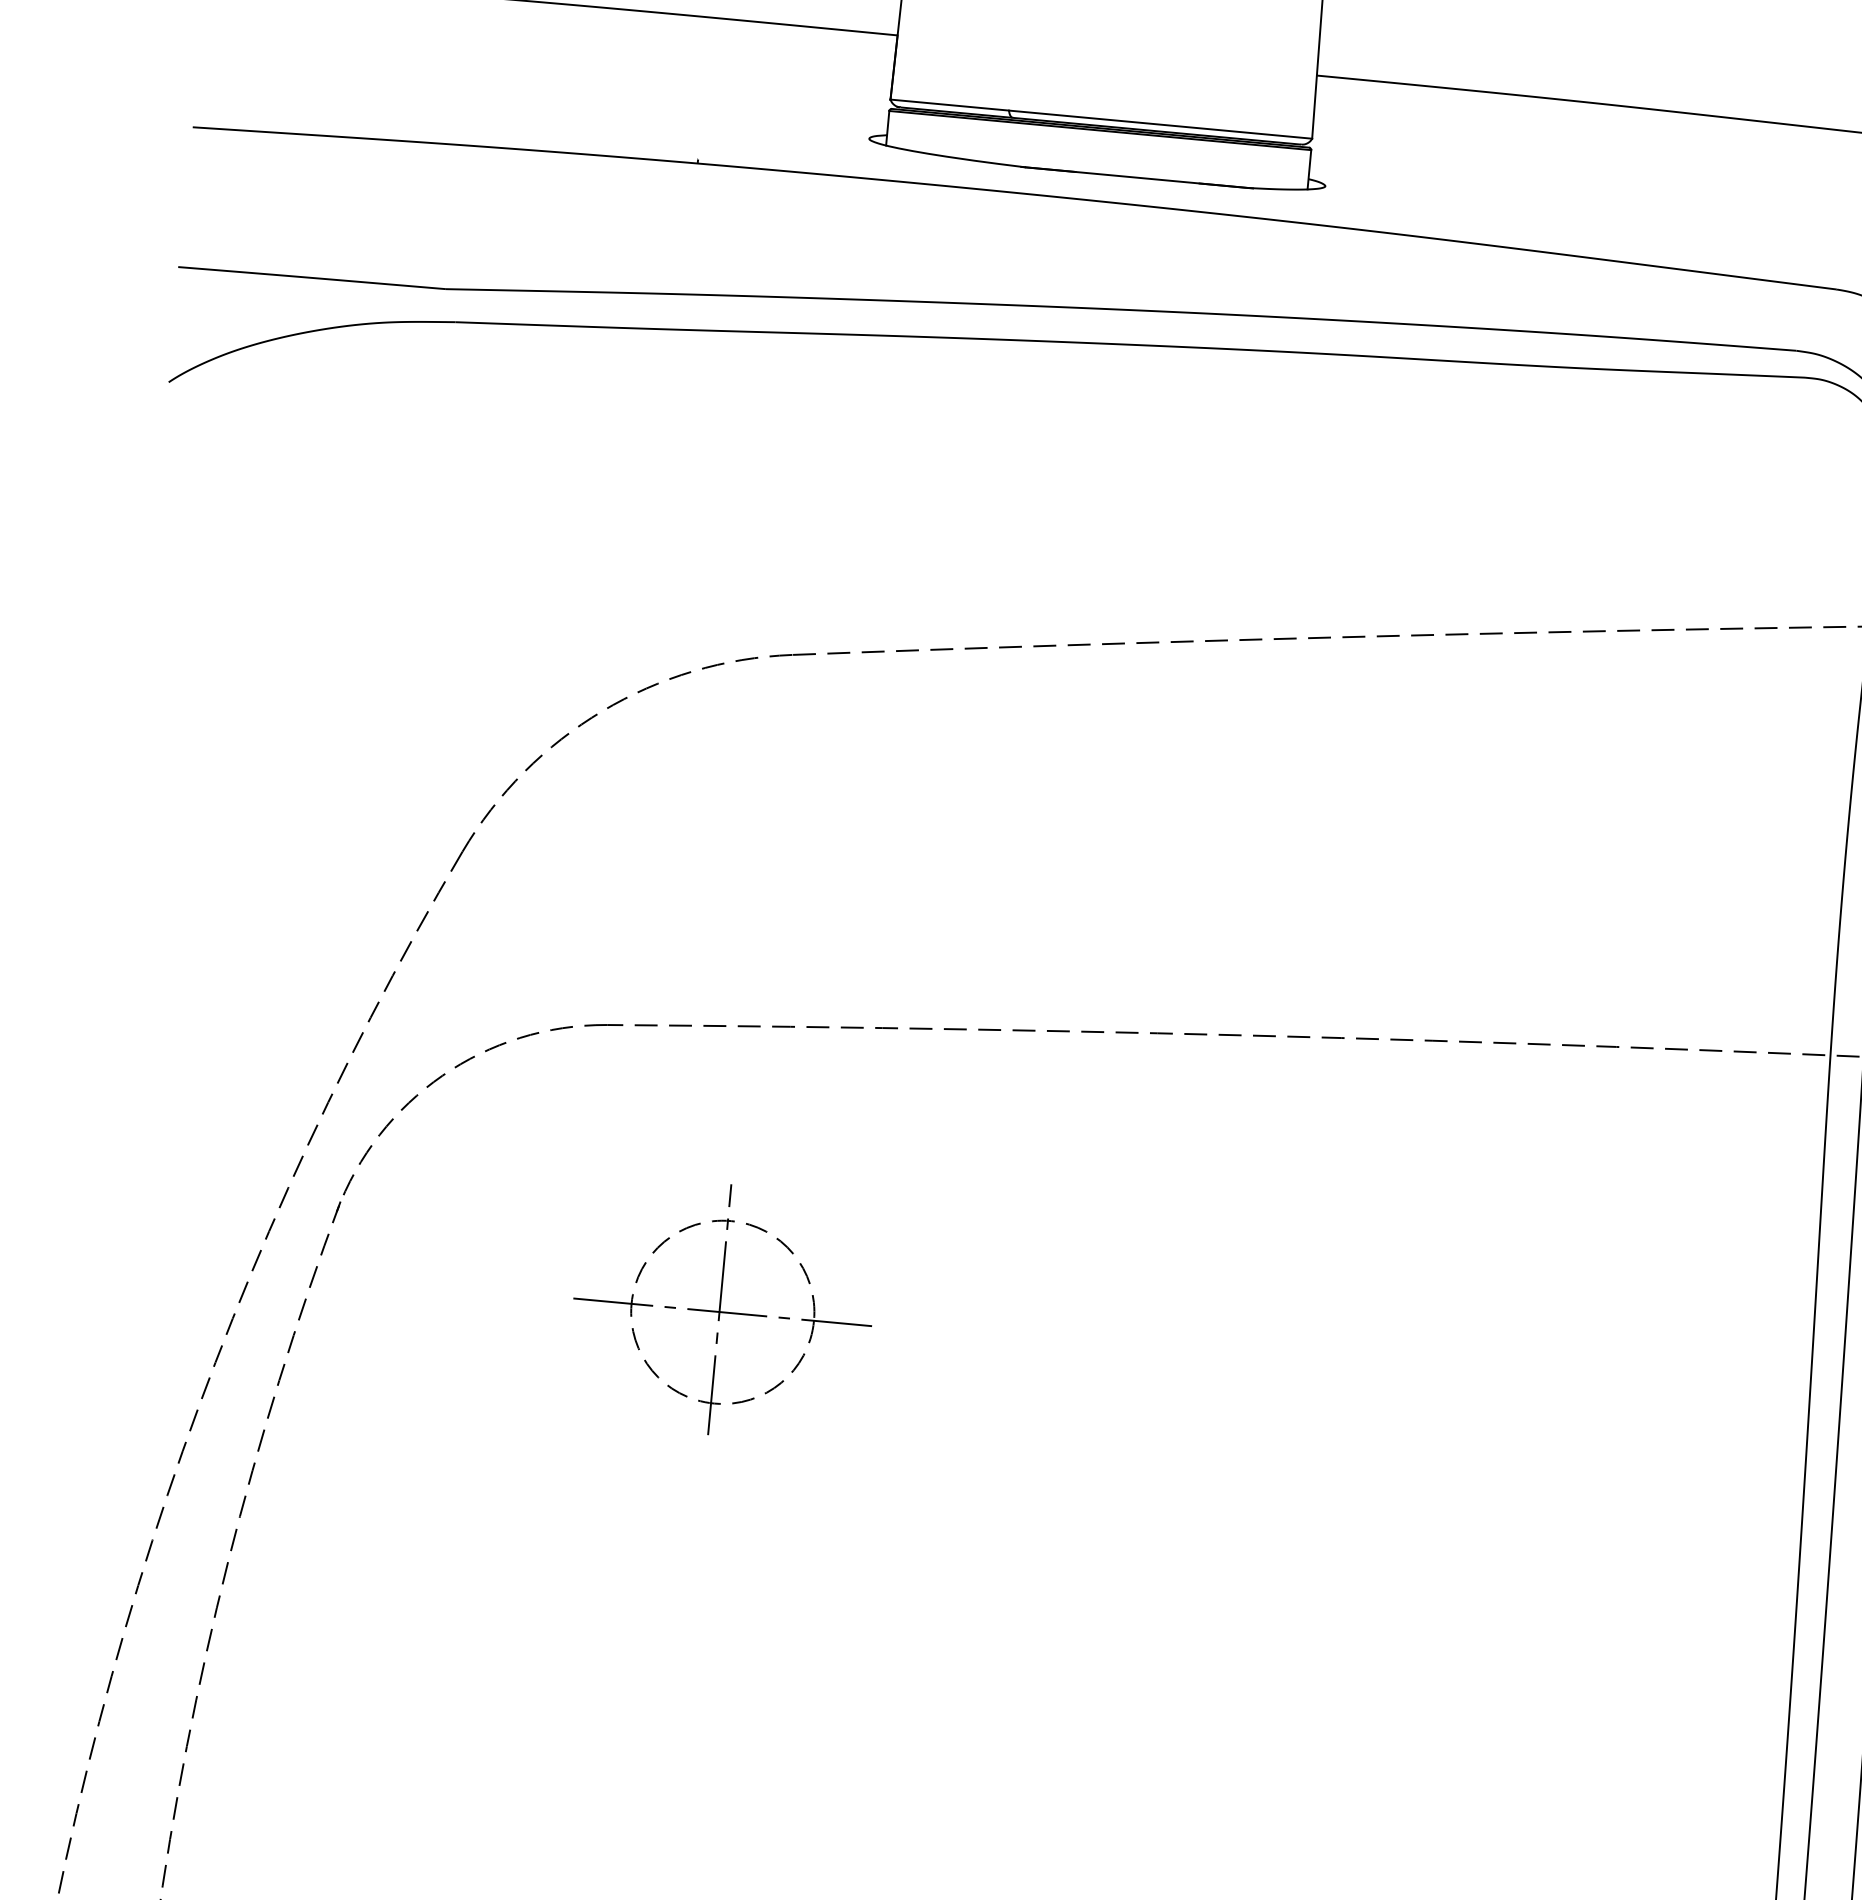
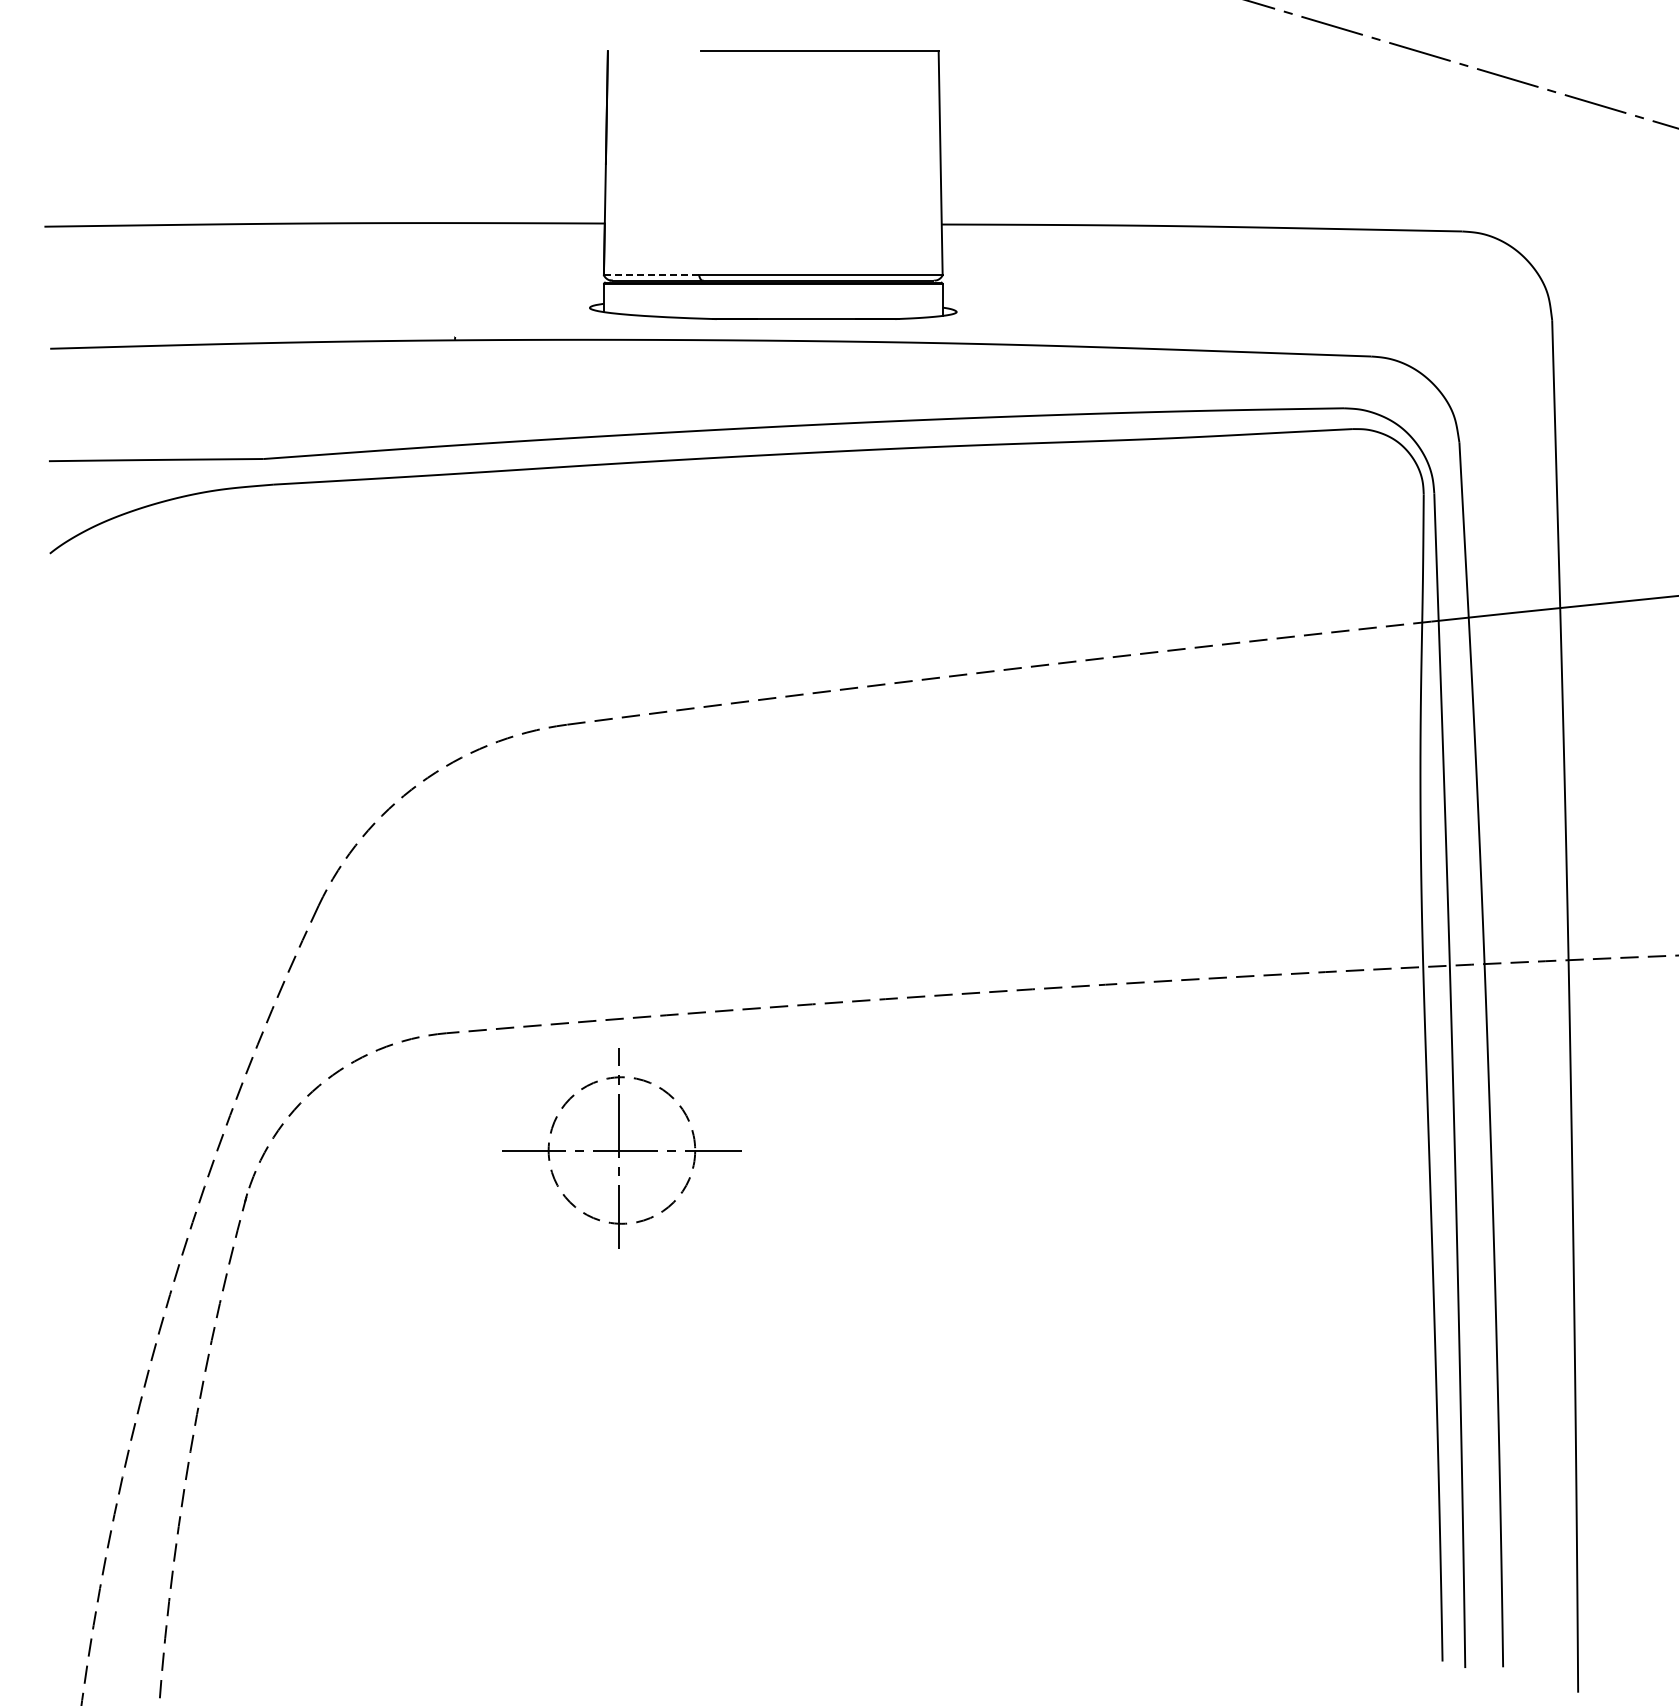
line: (949, 105) -> (651, 275), solid -> dashed
part: (722, 1309) -> (621, 1148), moved

